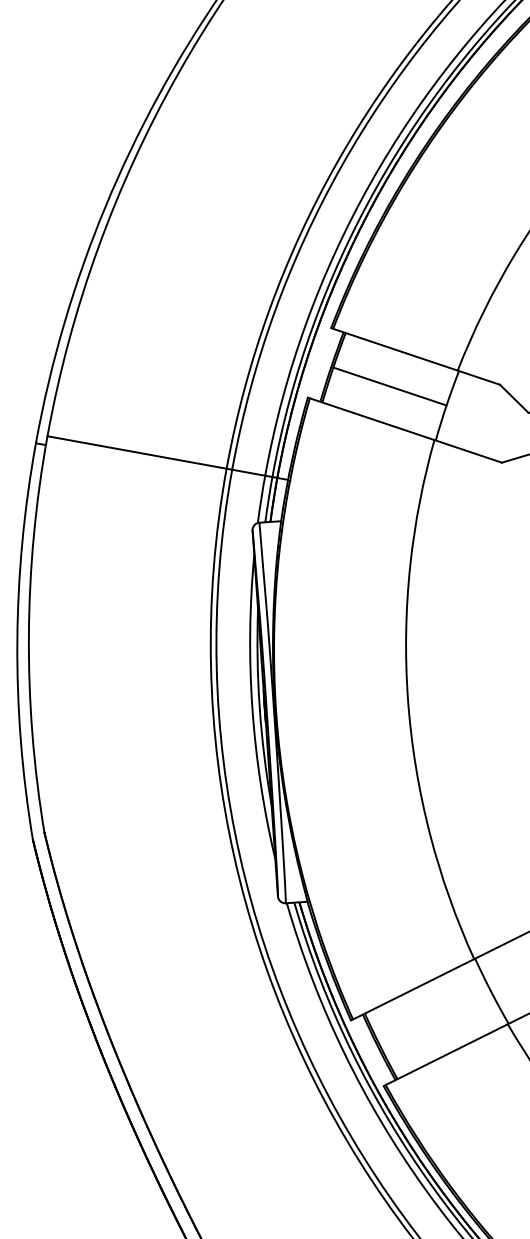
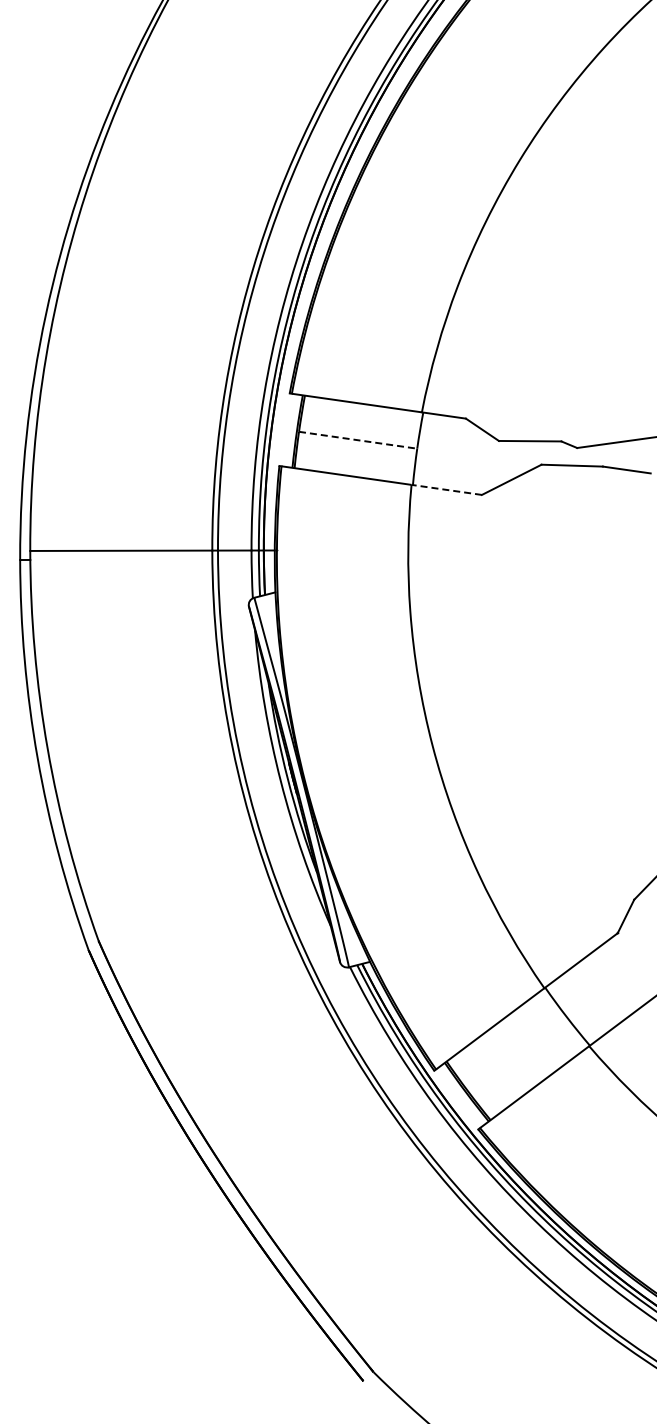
line: (390, 386) -> (358, 440), solid -> dashed
line: (467, 450) -> (446, 489), solid -> dashed

